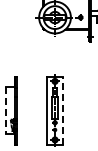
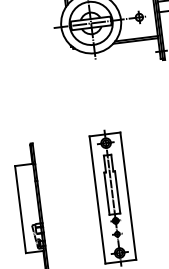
line: (63, 110) -> (128, 195), dashed -> solid
line: (5, 111) -> (20, 211), dashed -> solid

